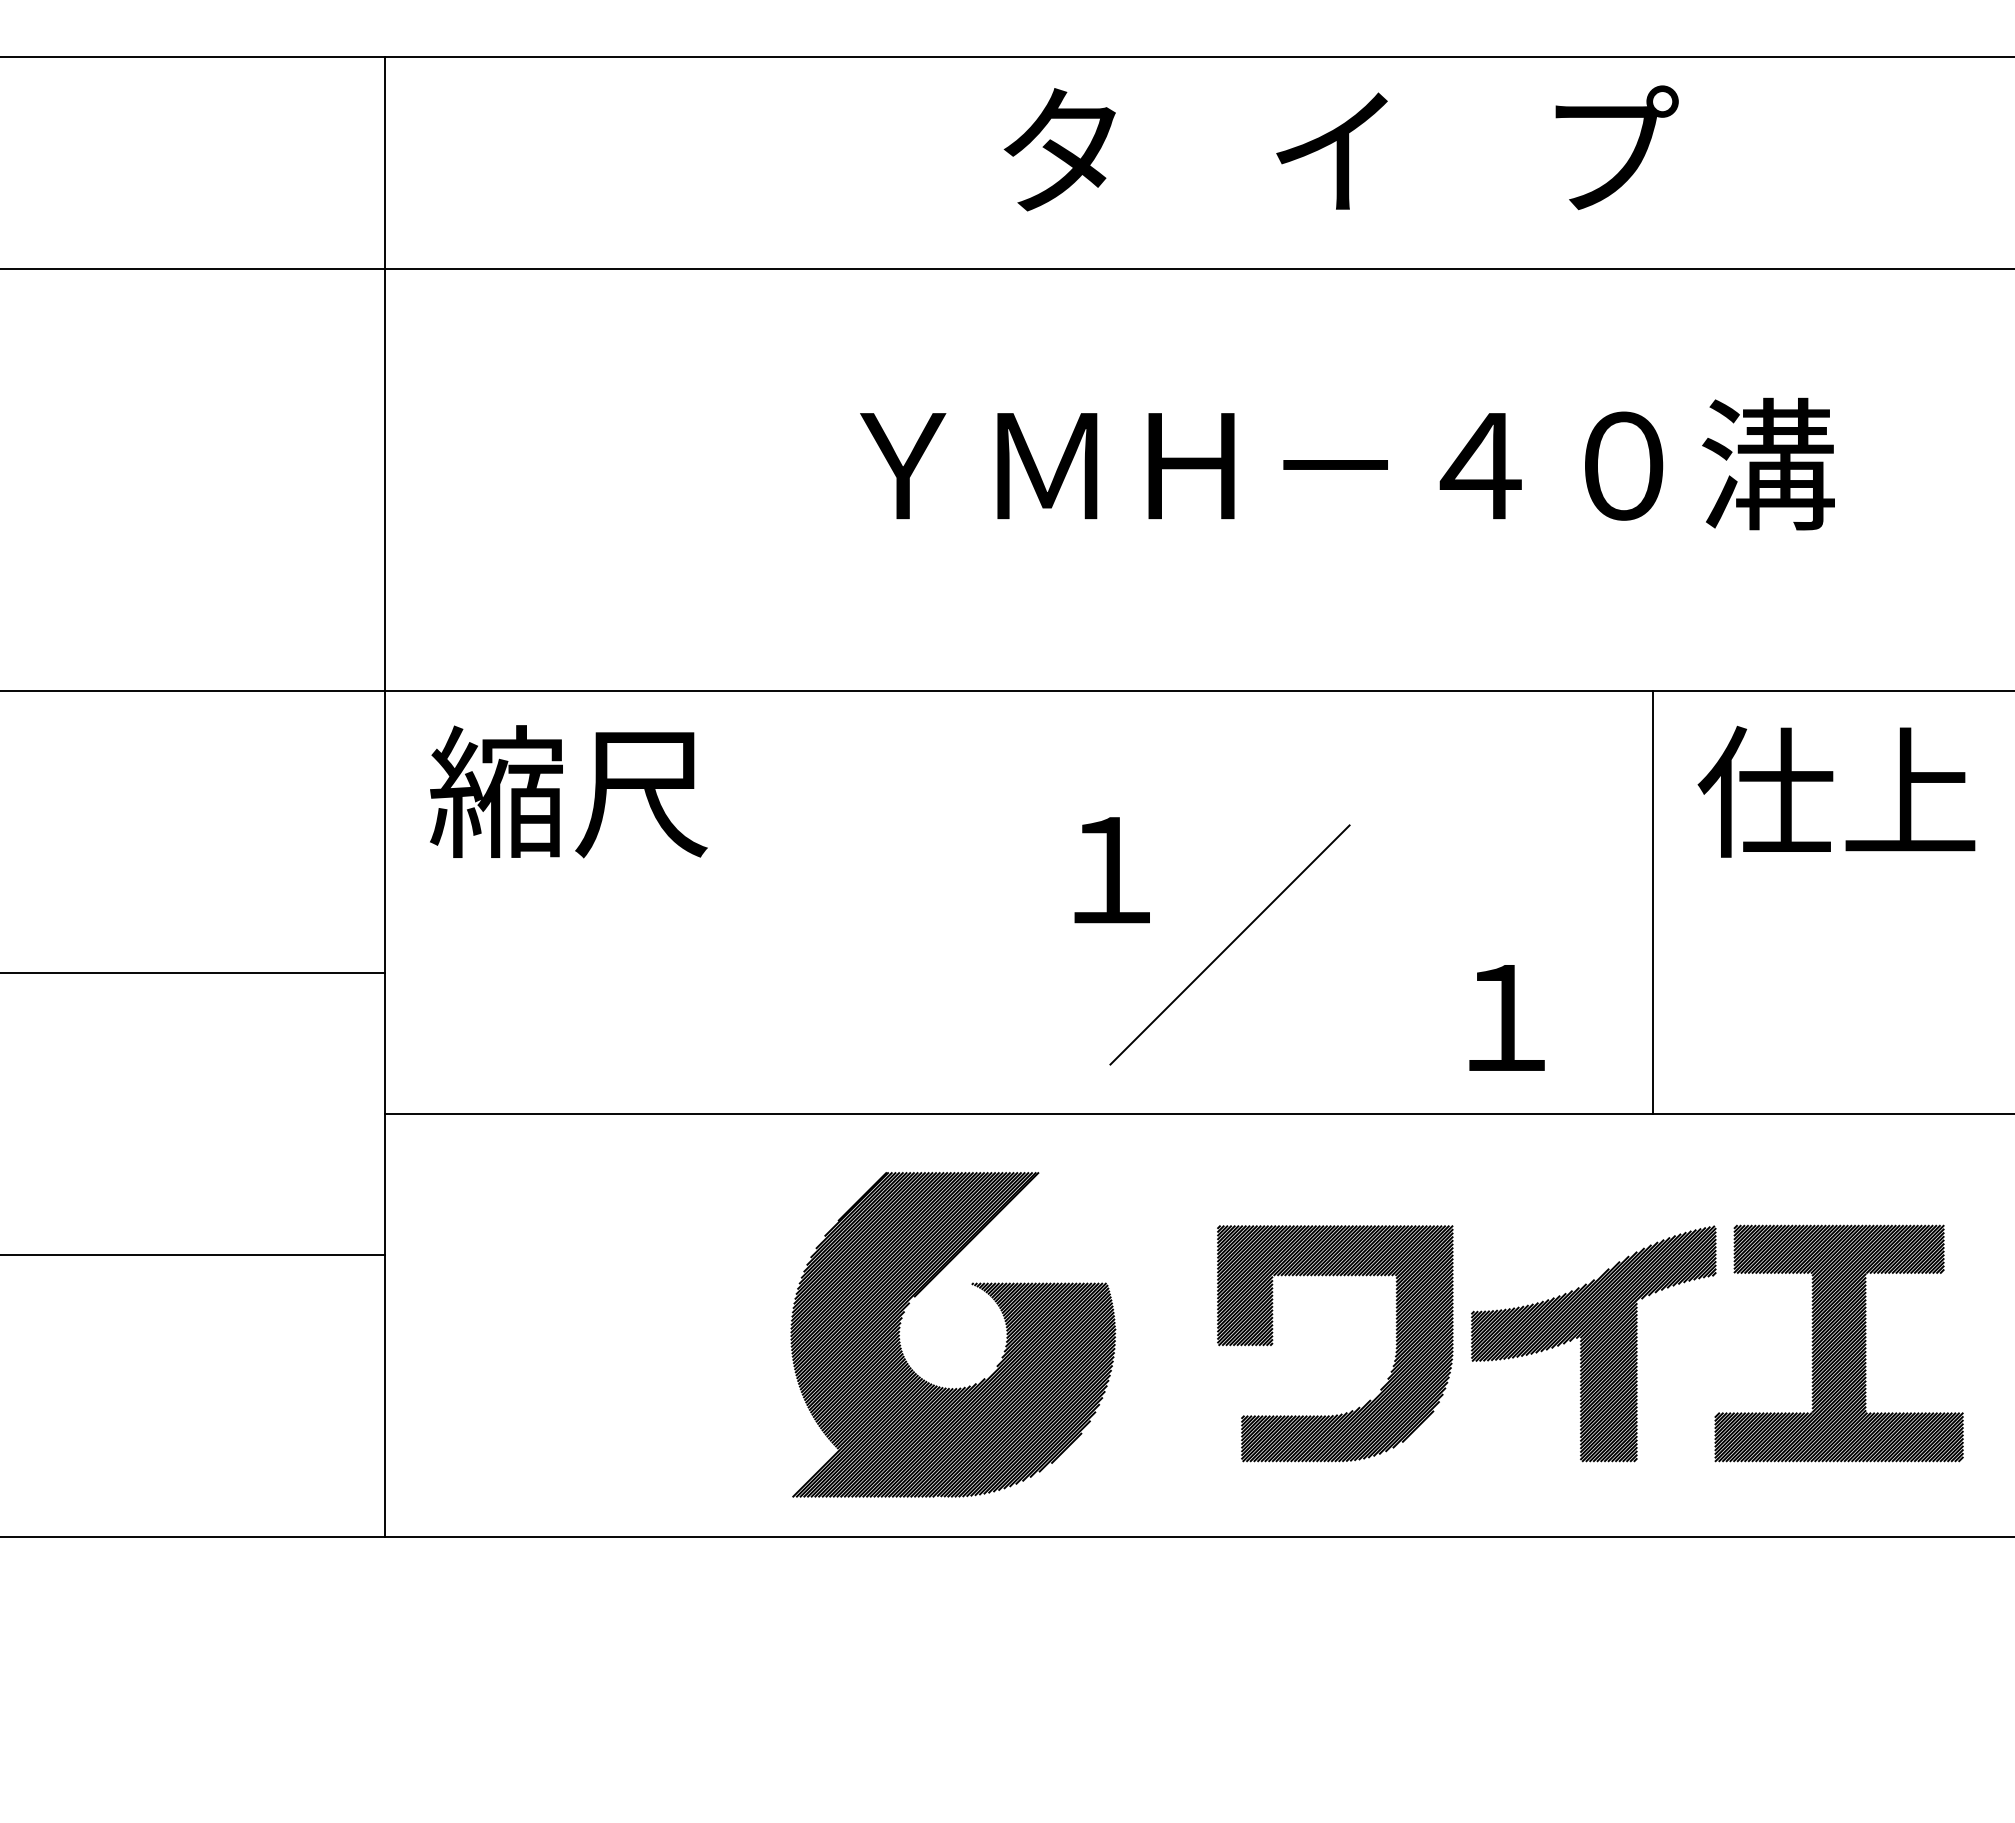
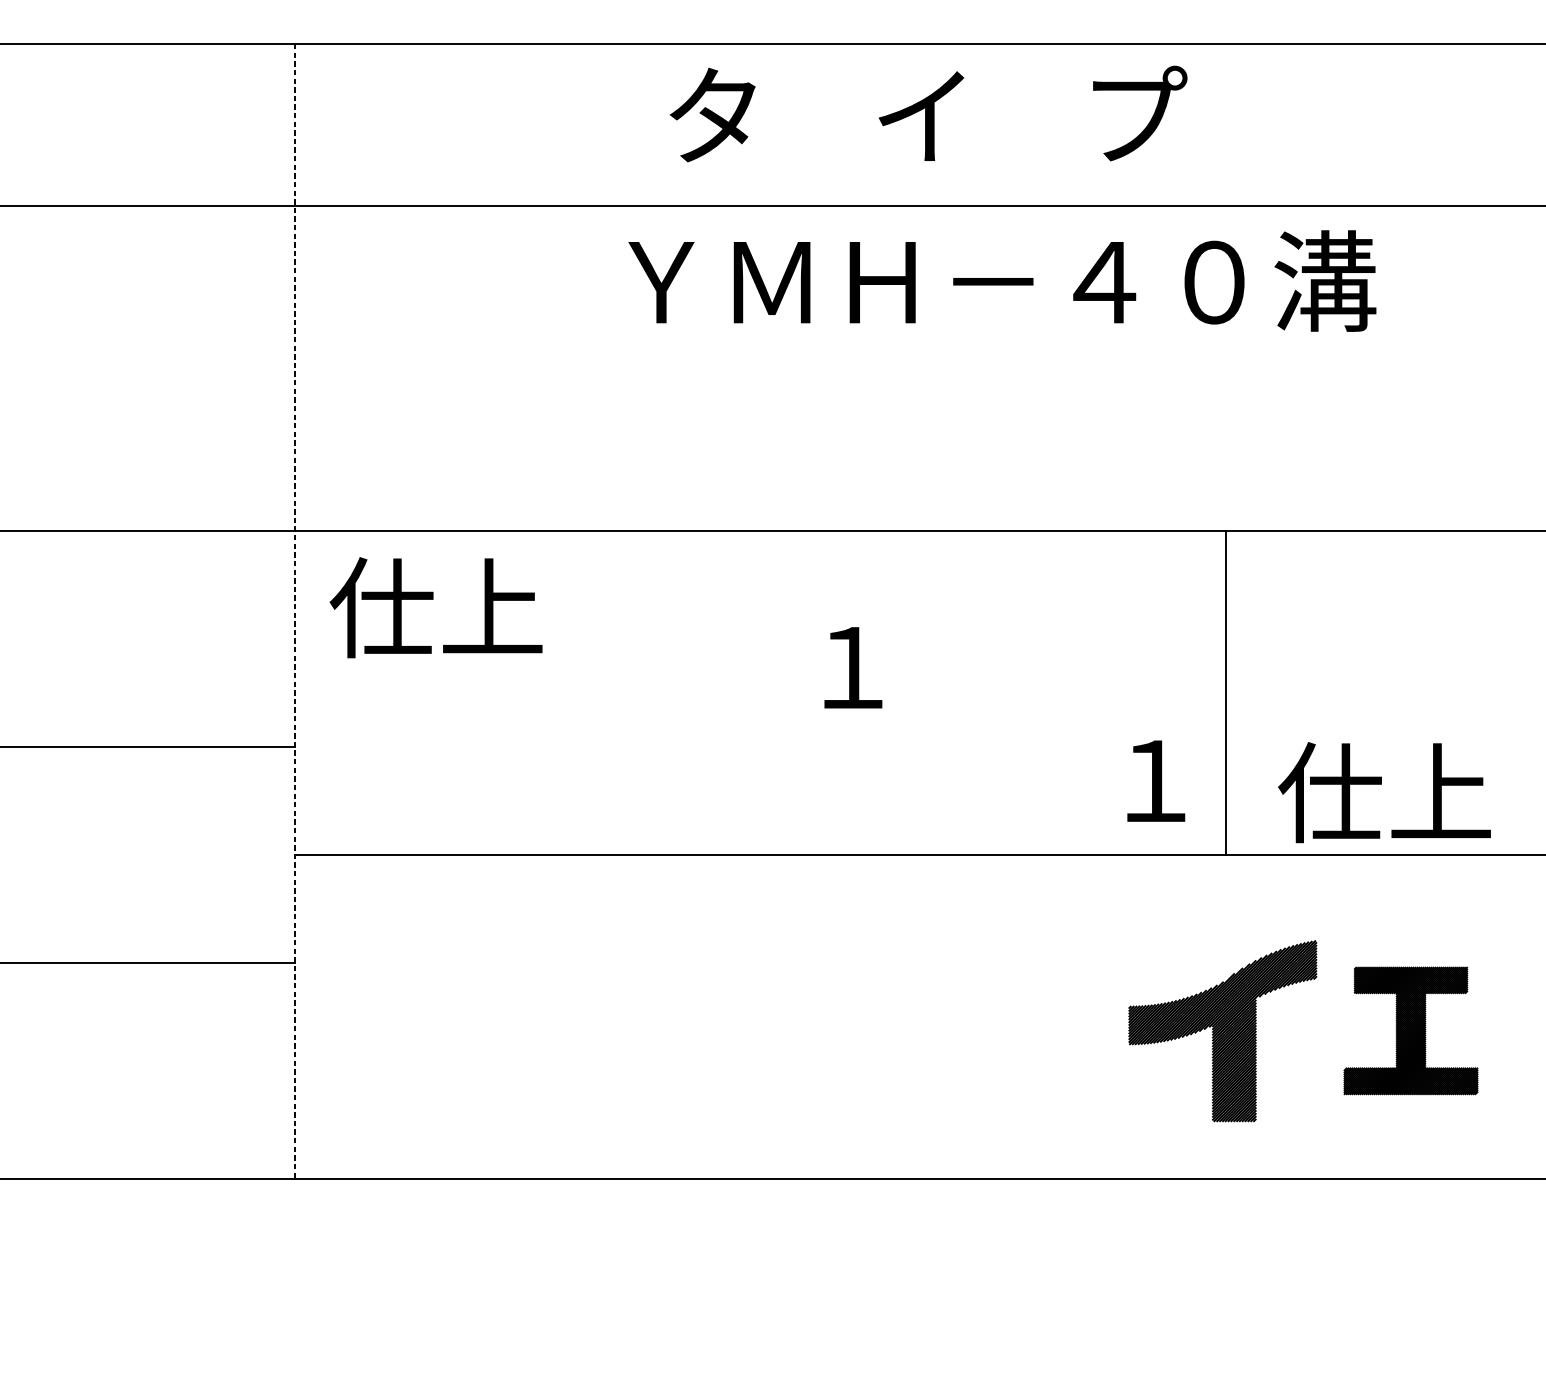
text: (1340, 148) -> (927, 114), moved
text: (1347, 463) -> (1002, 280), moved
text: (568, 791) -> (436, 607), 縮尺 -> 仕上
text: (1836, 791) -> (1384, 792), moved
line: (384, 797) -> (295, 612), solid -> dashed
line: (1652, 902) -> (1225, 692), moved
line: (1229, 944) -> (943, 724), removed
part: (1005, 1327) -> (771, 1018), removed
part: (1838, 1343) -> (1410, 1030), size x0.7
part: (1395, 1344) -> (1070, 1031), removed

